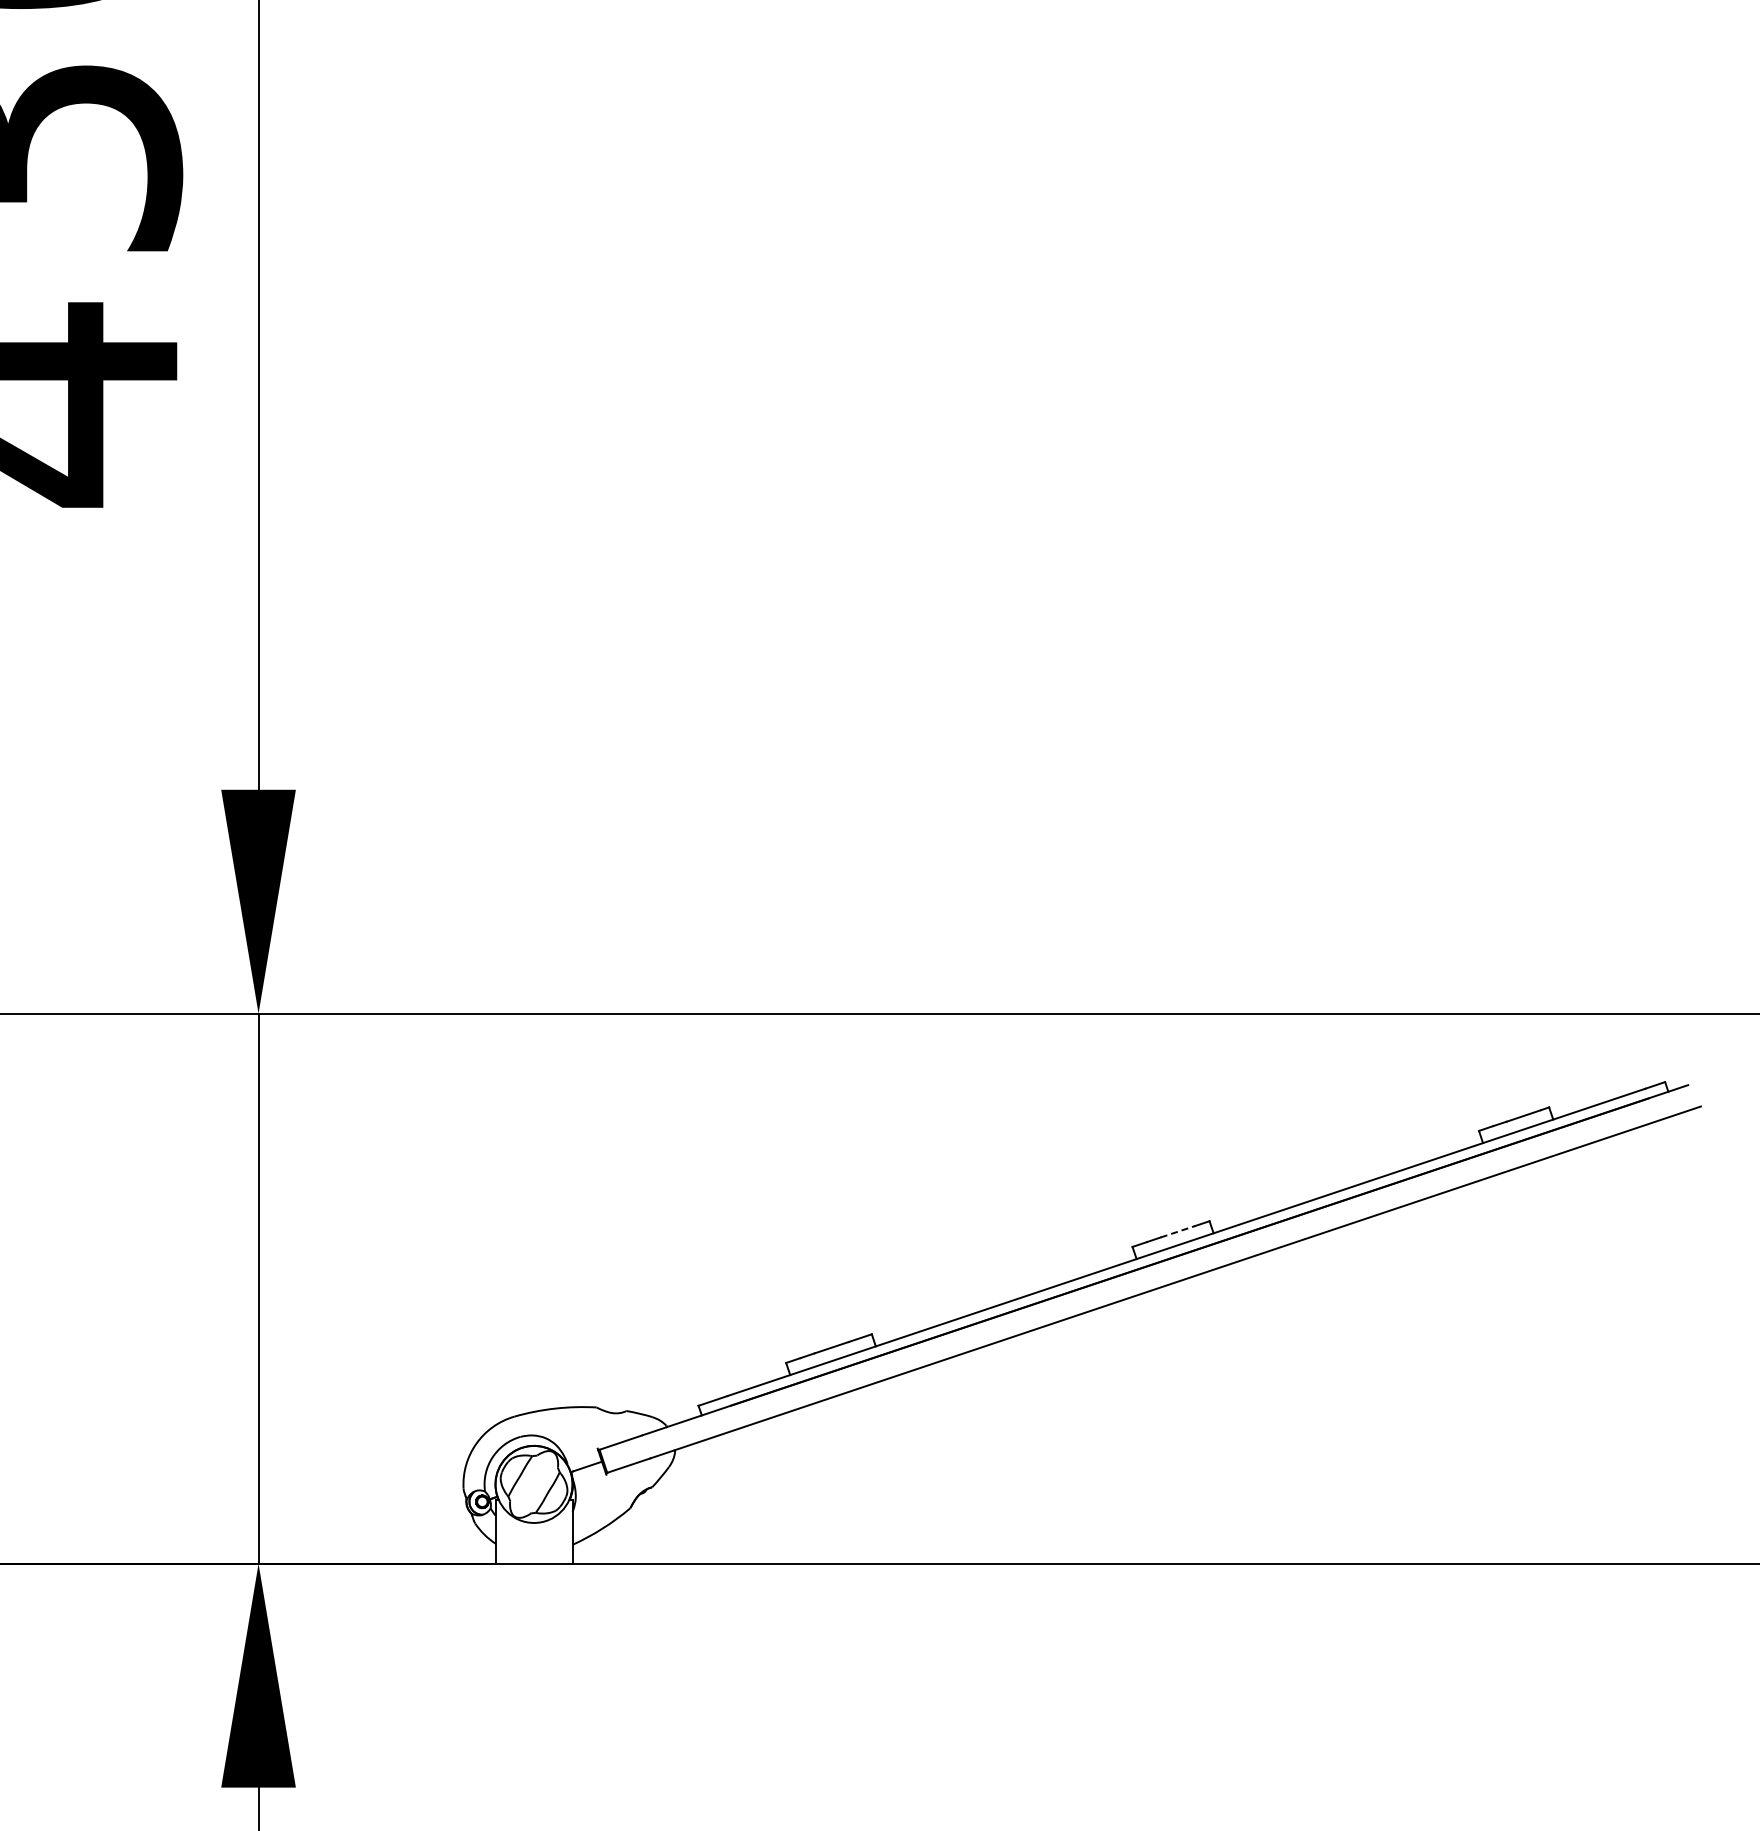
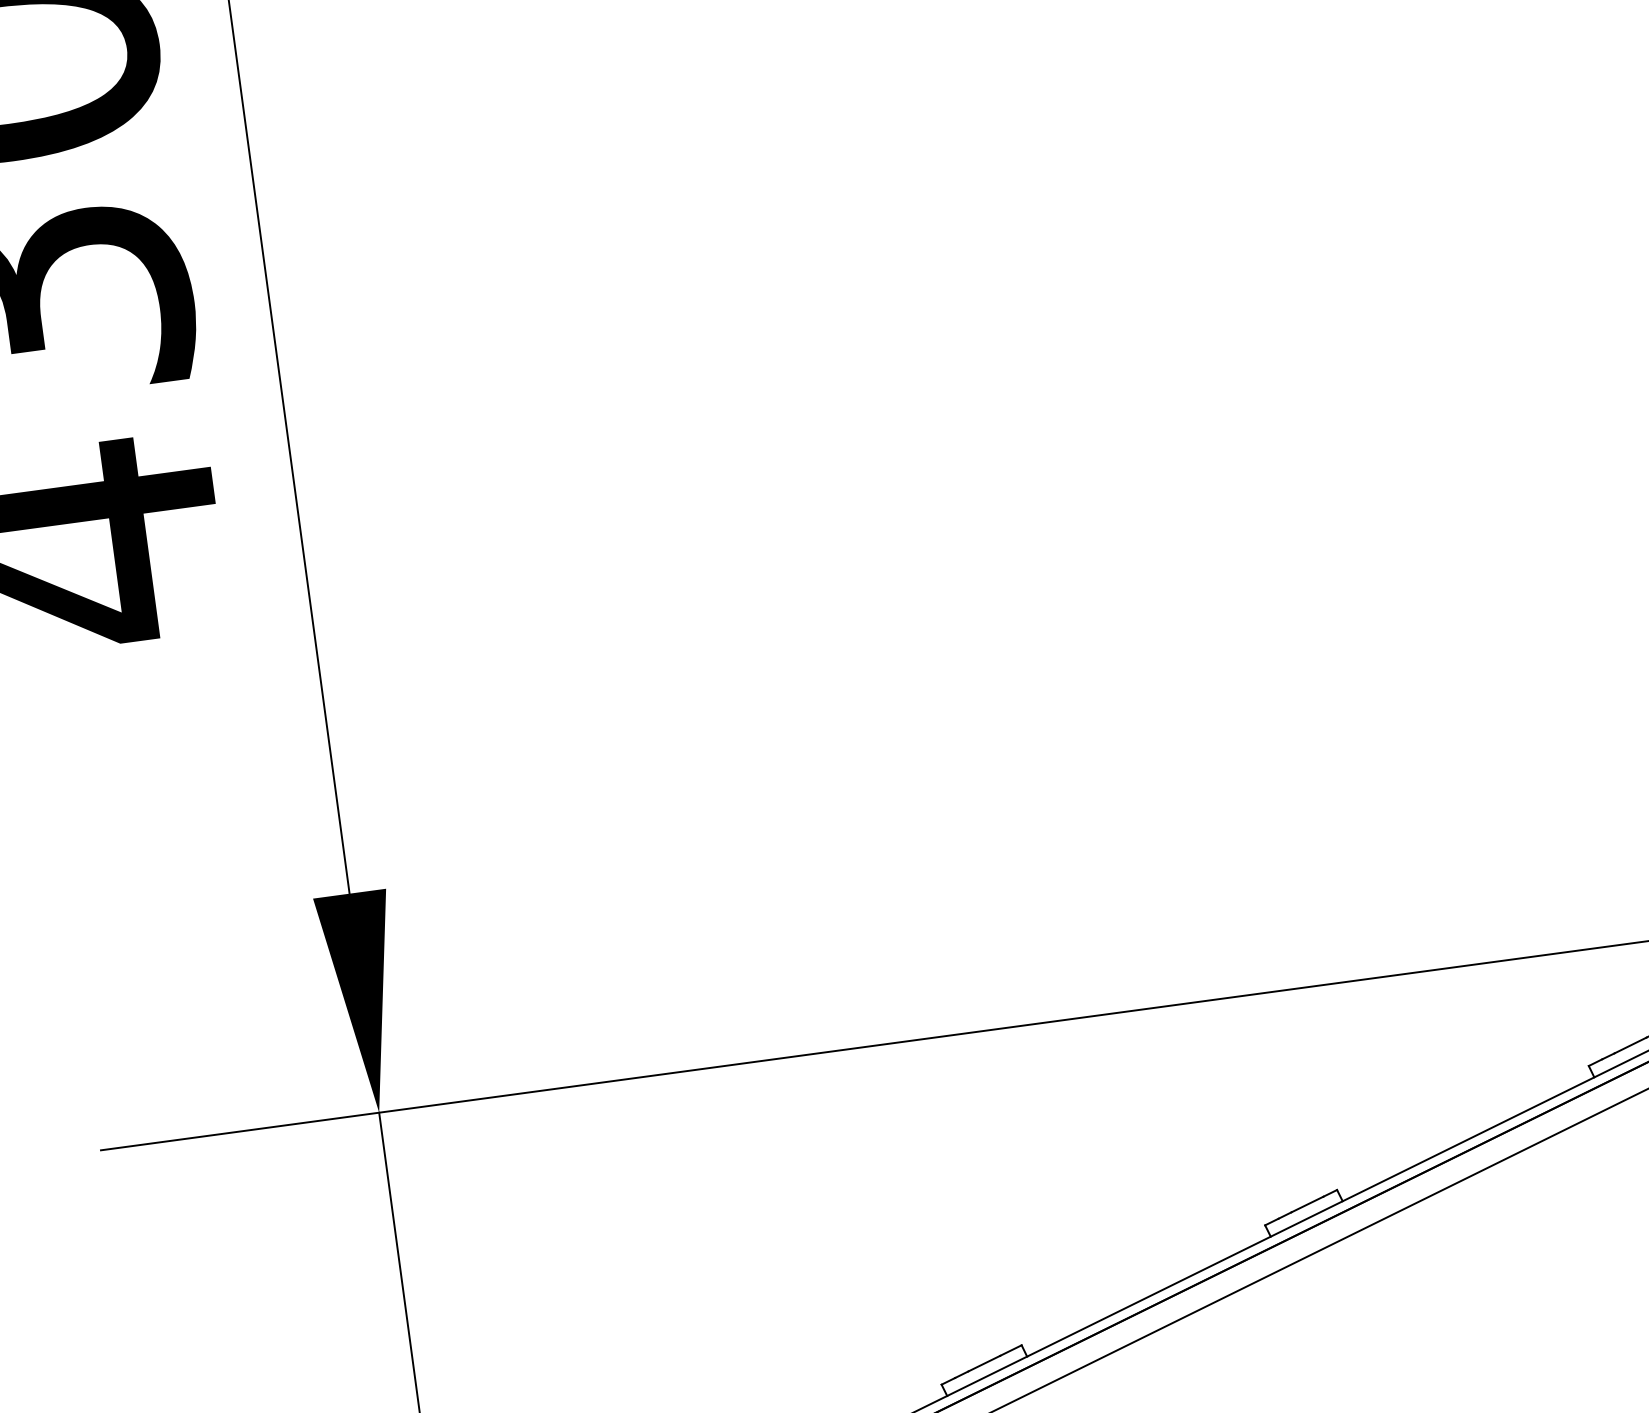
line: (1178, 1231) -> (1308, 1204), dashed -> solid

